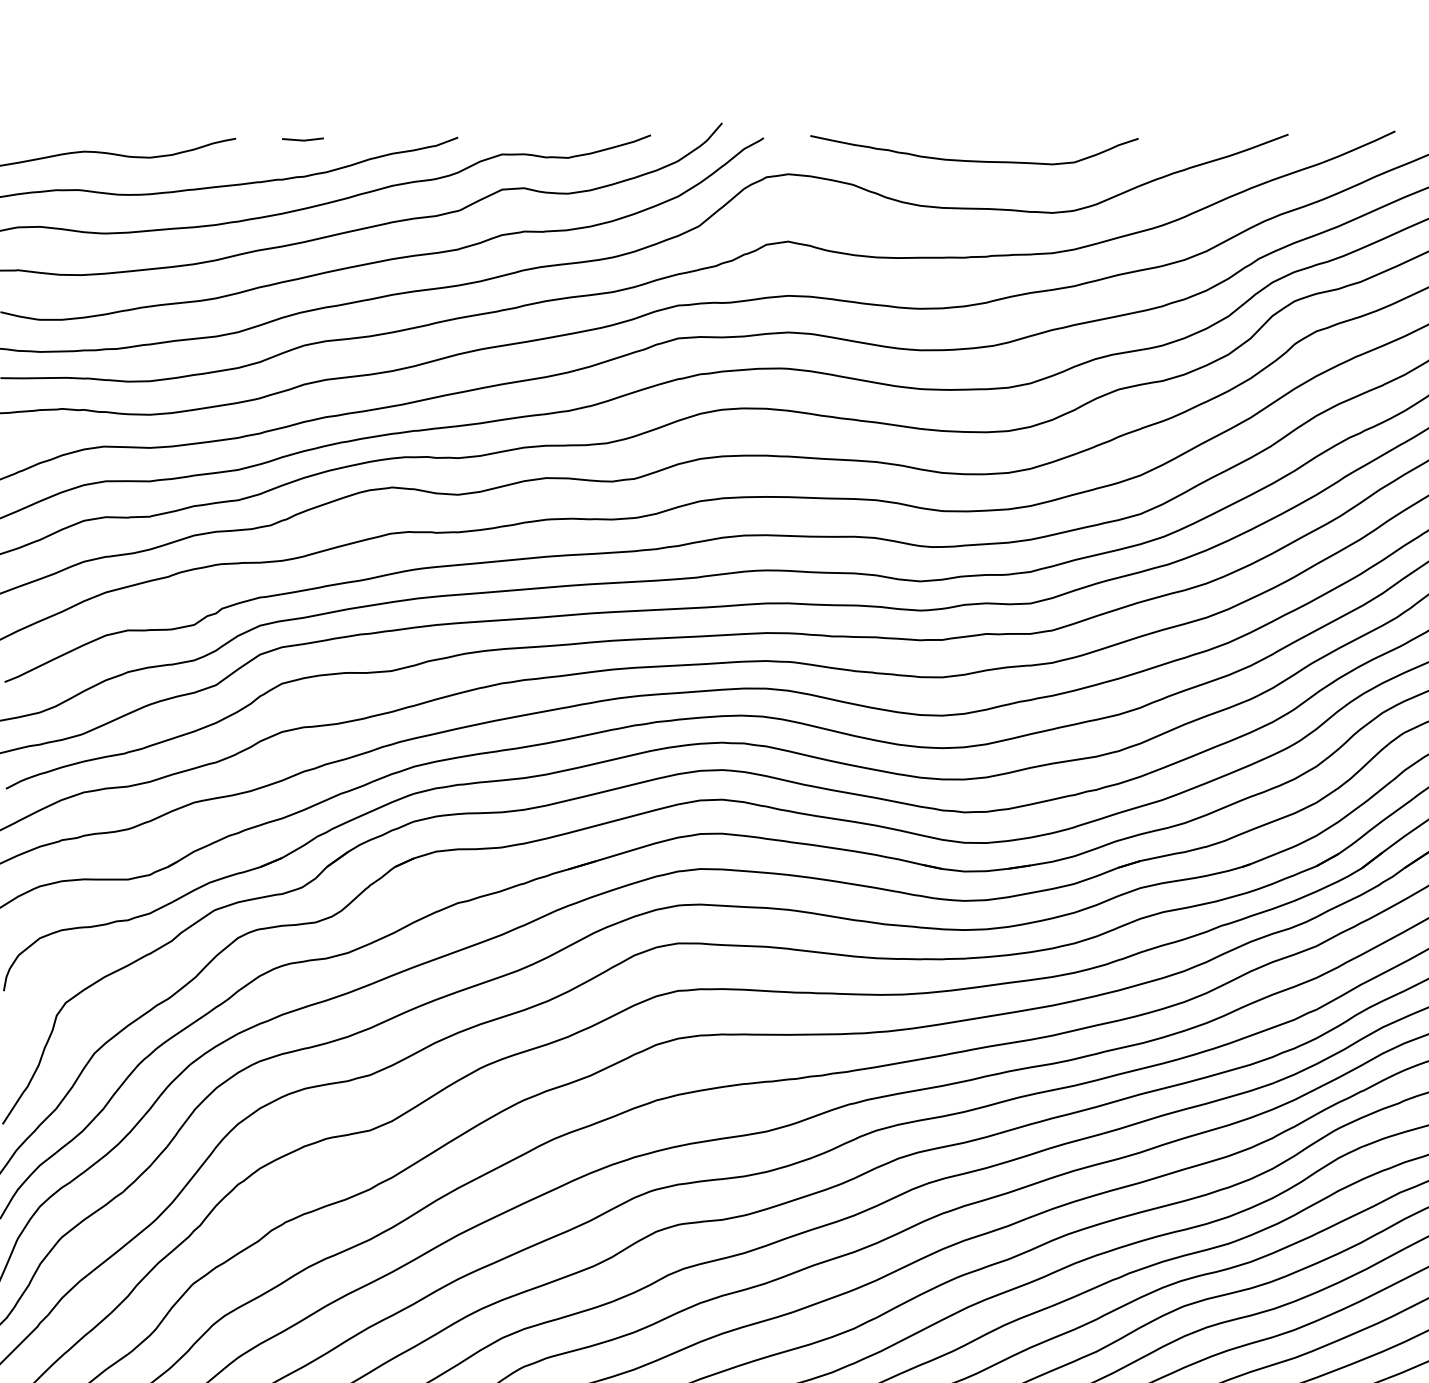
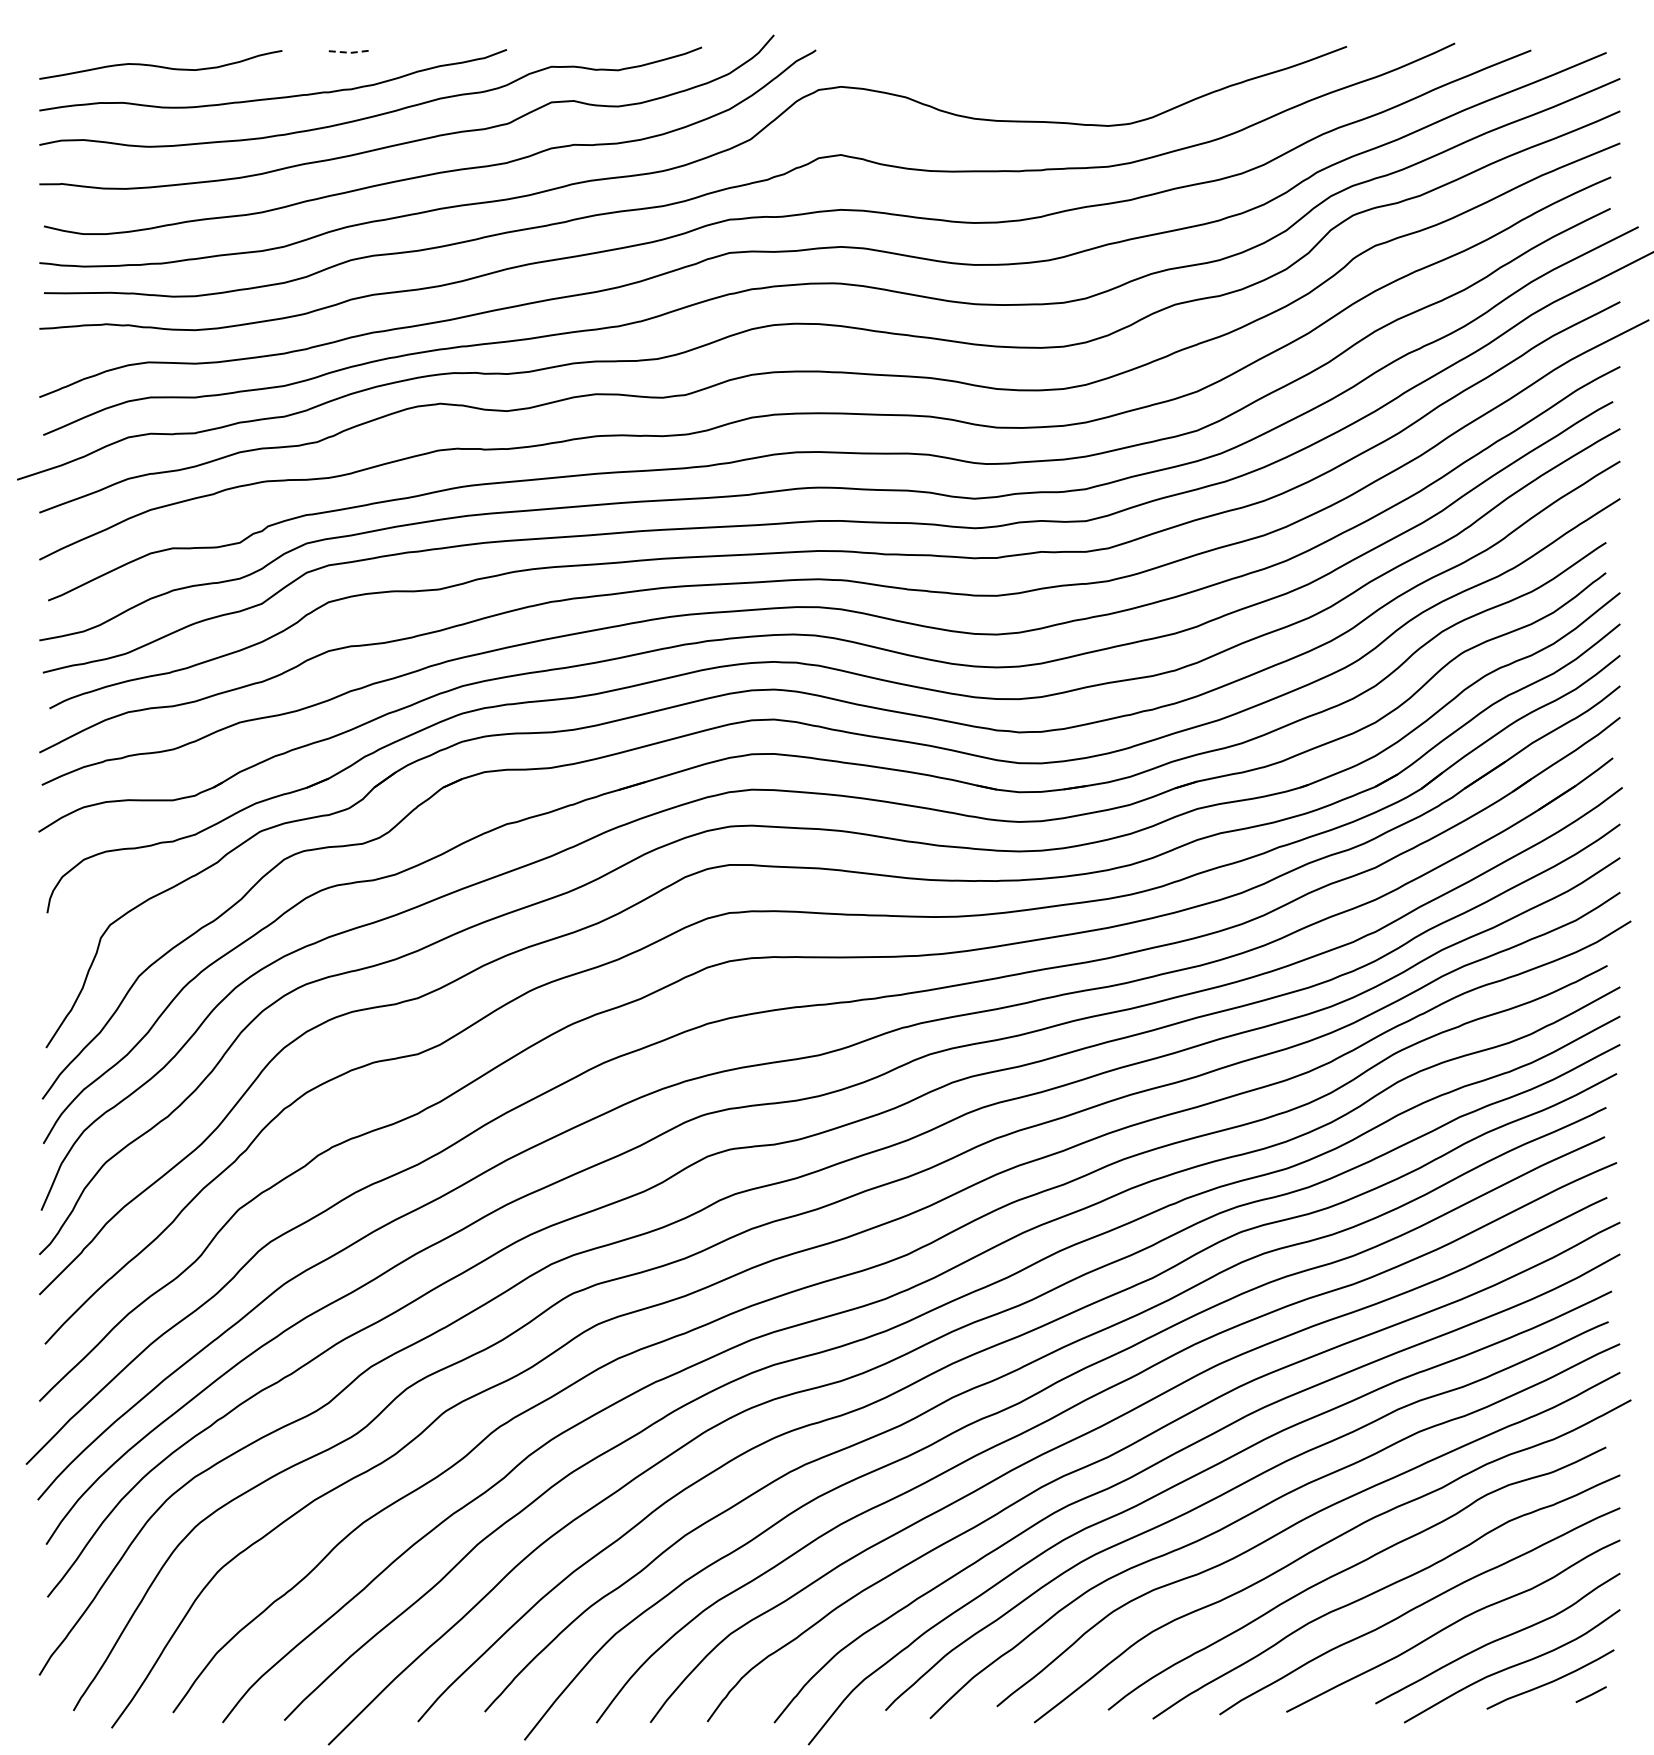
line: (303, 140) -> (350, 52), solid -> dashed
curve: (974, 160) -> (1029, 72), removed

